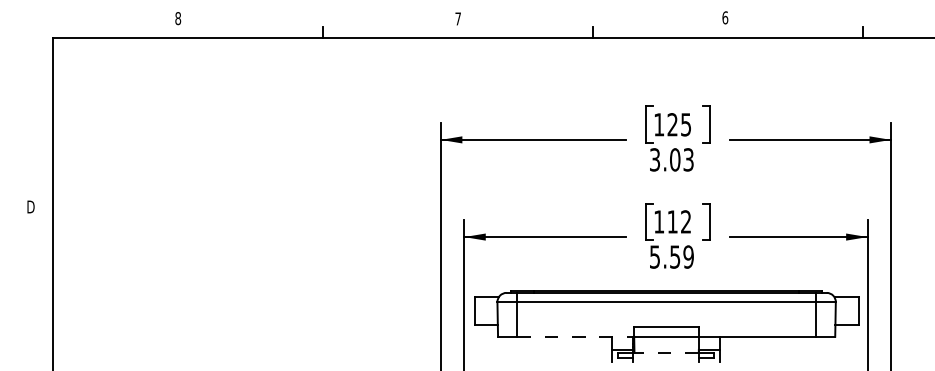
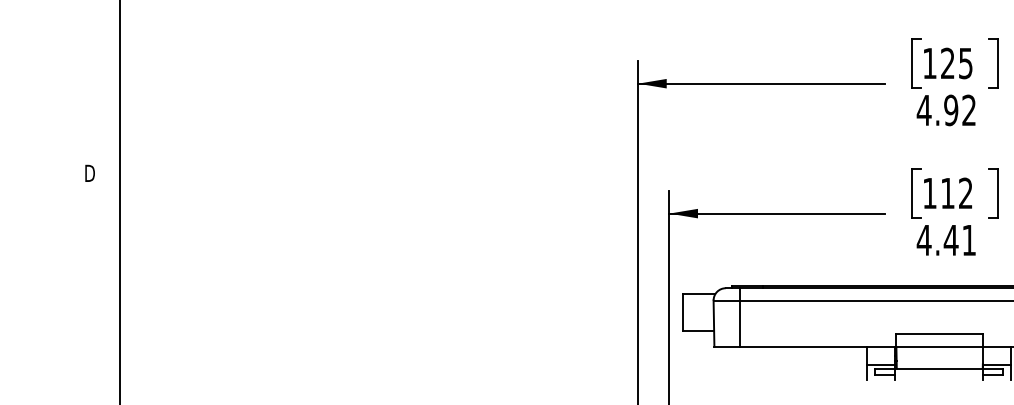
text: (671, 159) -> (946, 109), 3.03 -> 4.92
text: (671, 256) -> (946, 239), 5.59 -> 4.41
line: (575, 336) -> (817, 346), dashed -> solid
line: (666, 352) -> (939, 367), dashed -> solid

